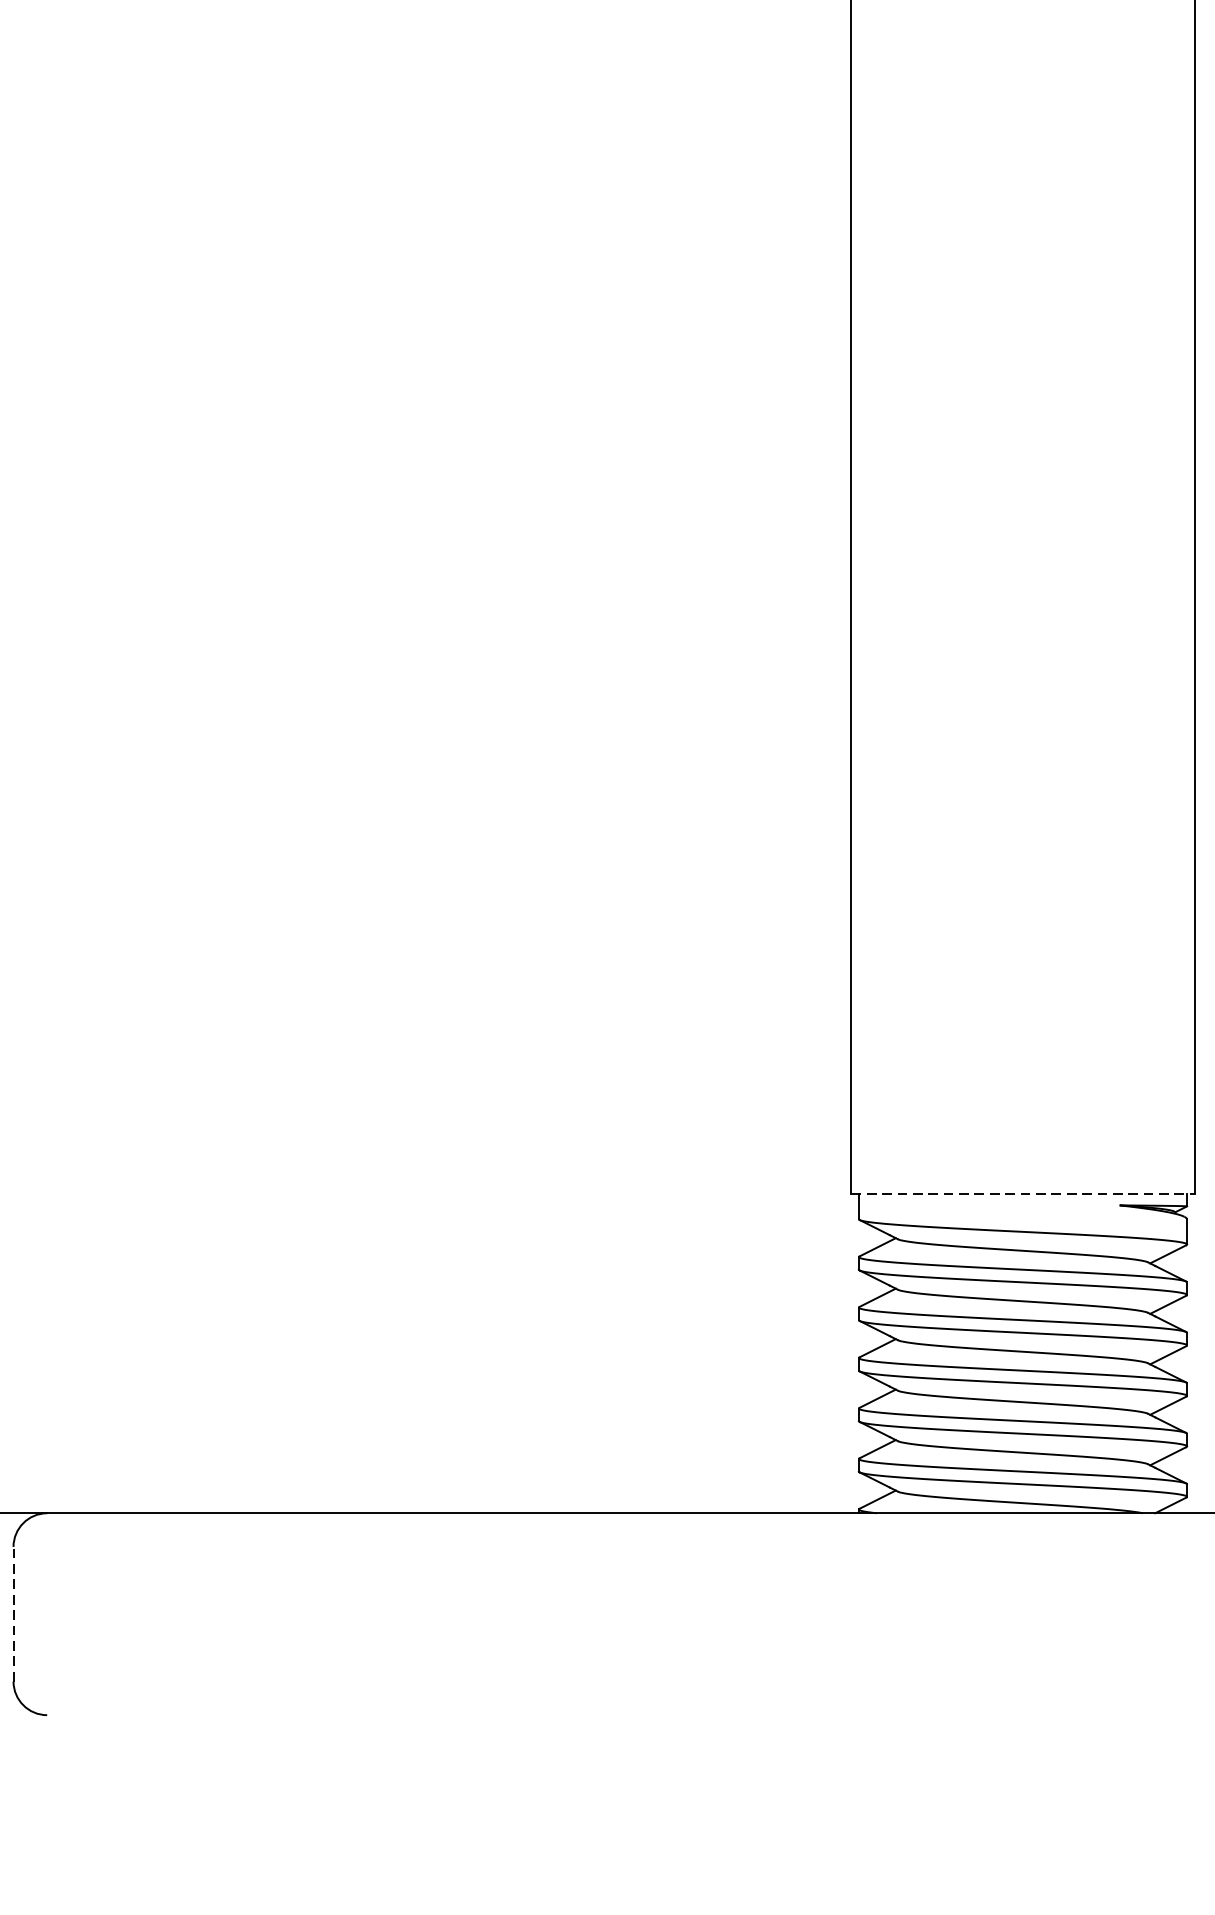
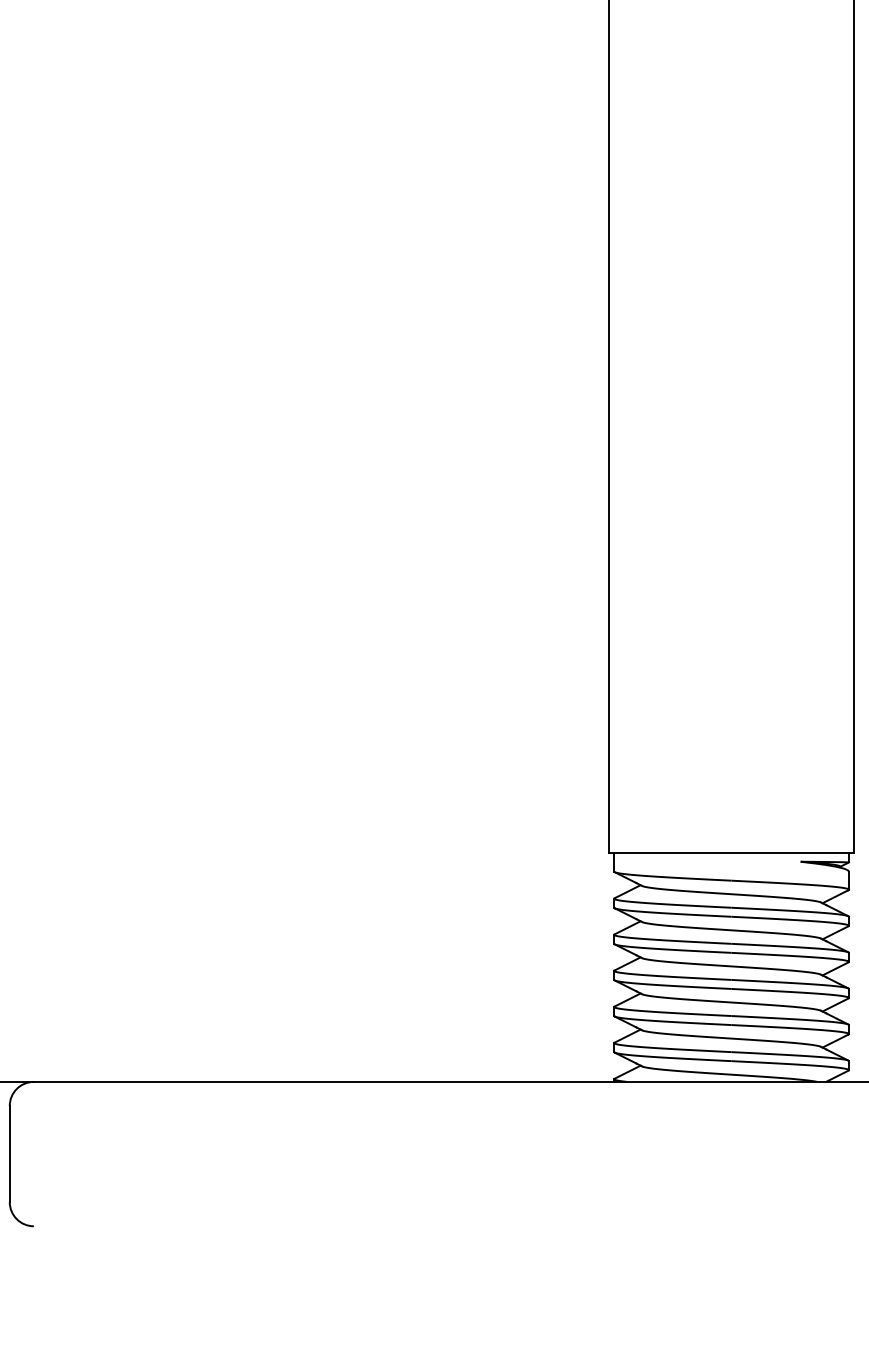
line: (1022, 1193) -> (731, 853), dashed -> solid
line: (13, 1613) -> (9, 1153), dashed -> solid

